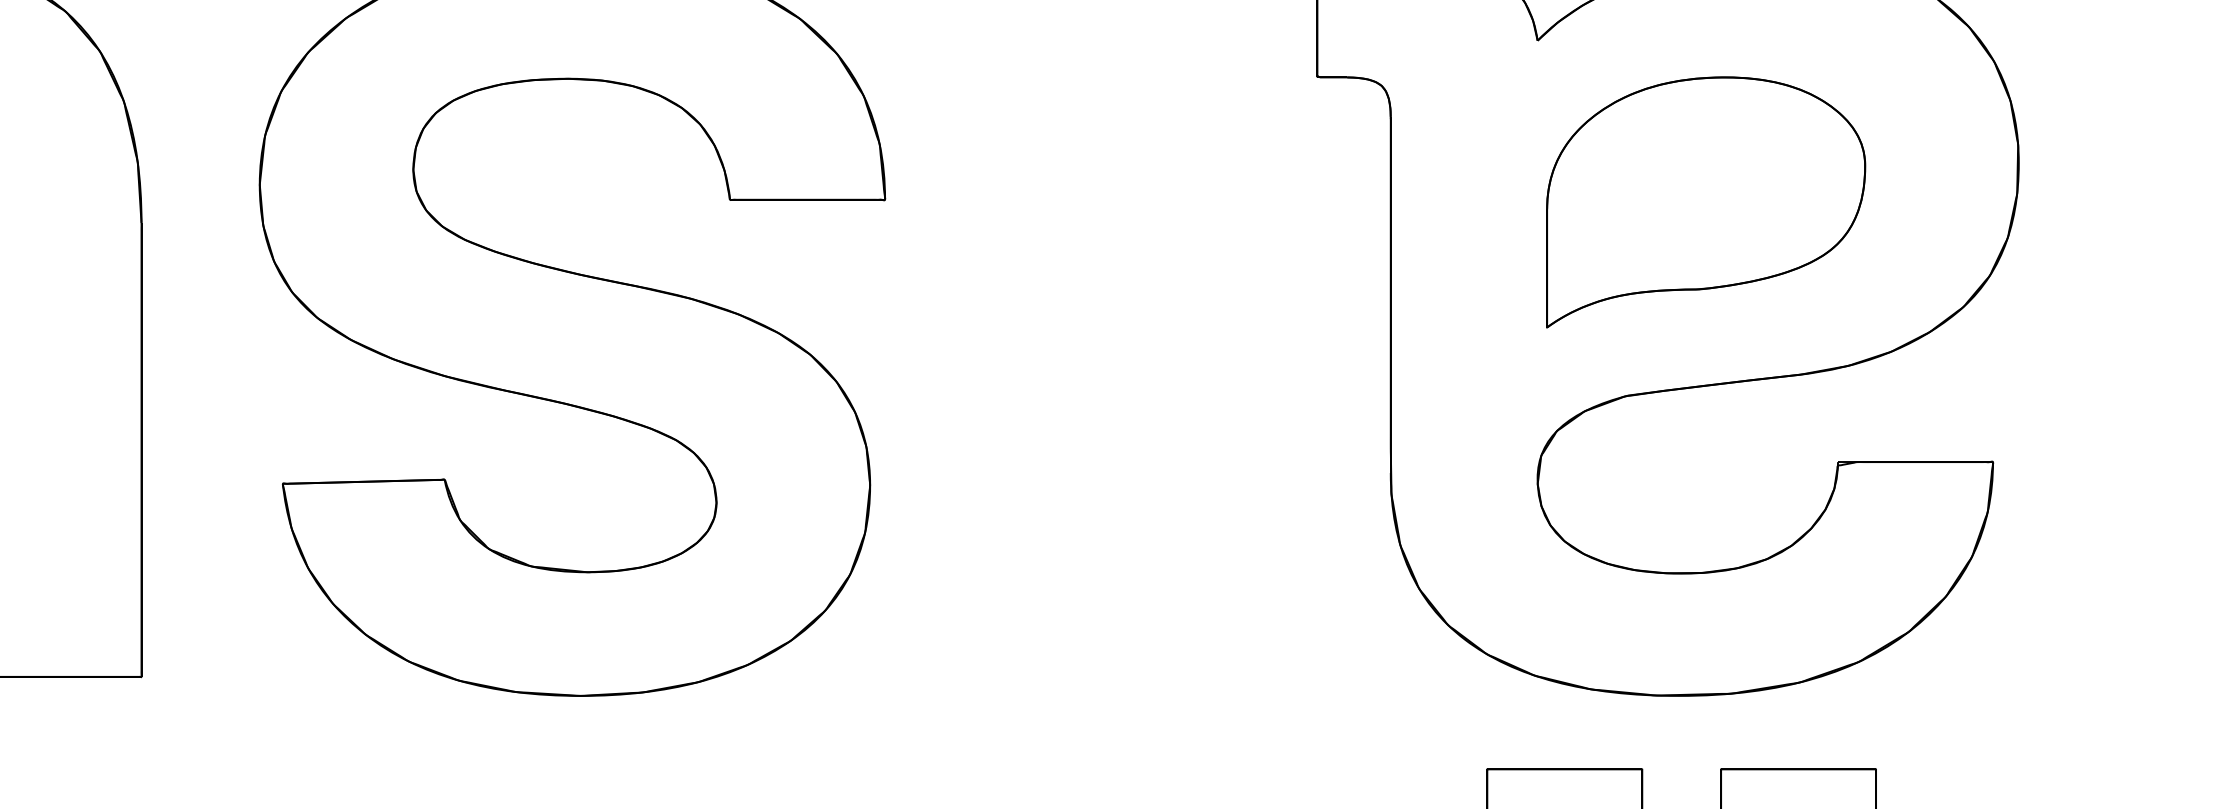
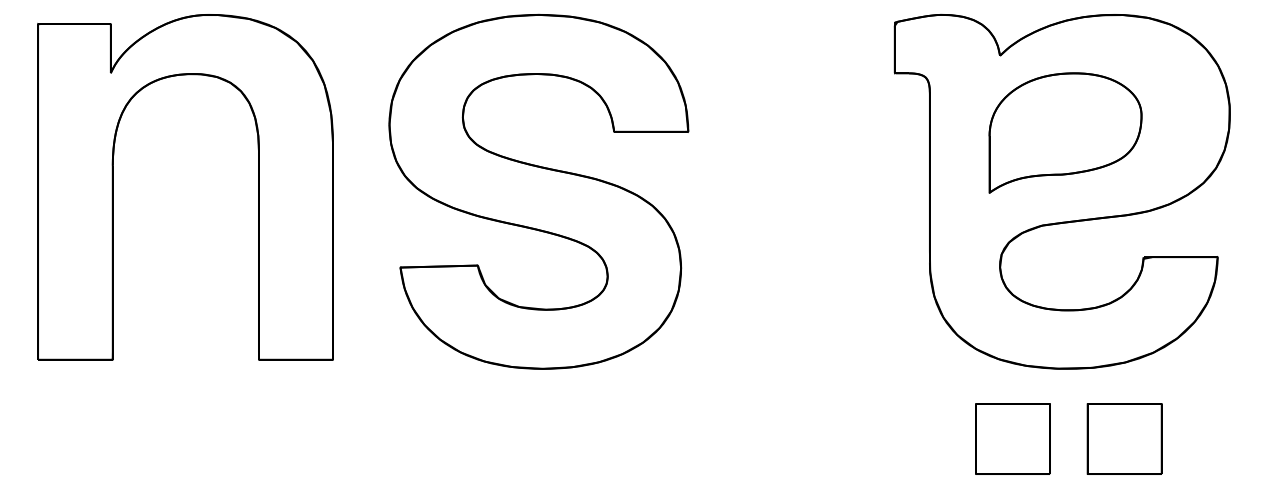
part: (1706, 201) -> (1065, 132), moved

